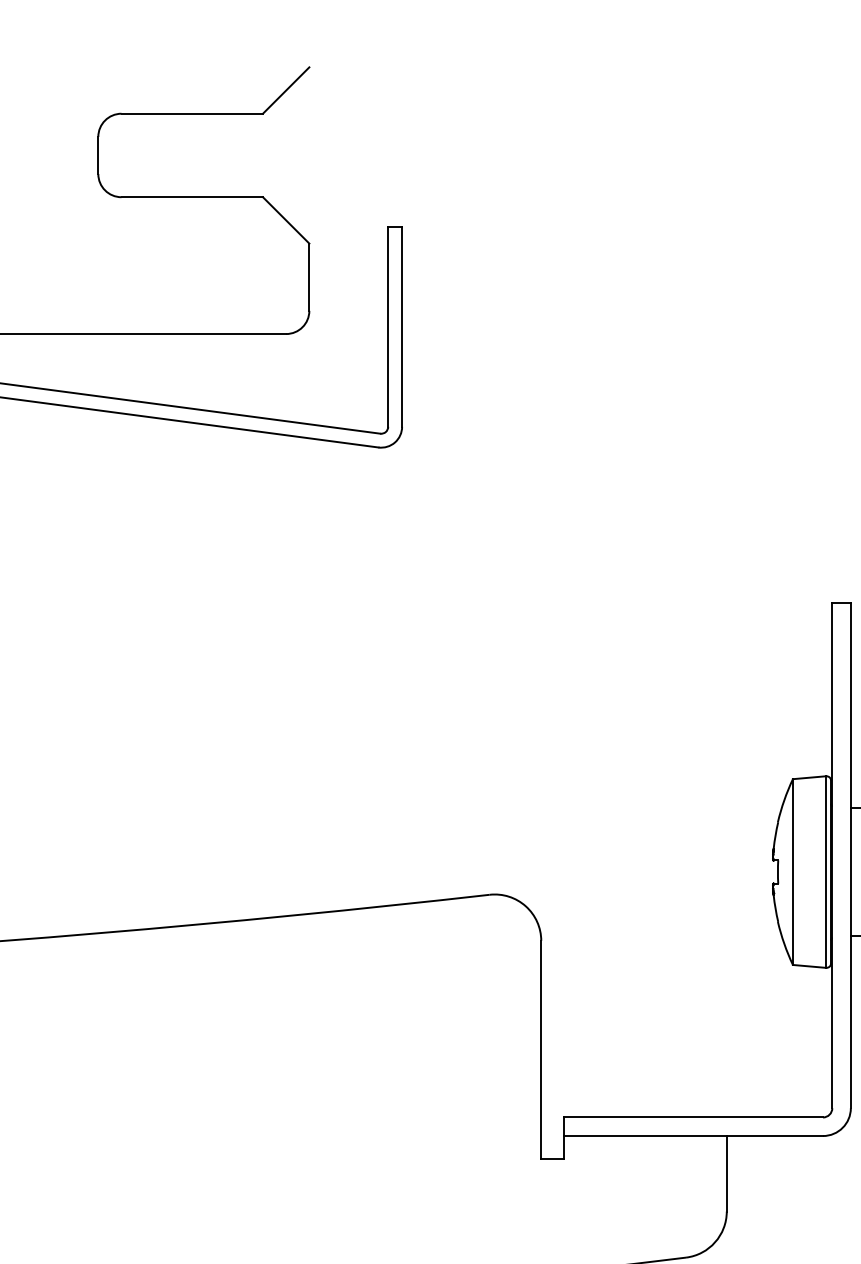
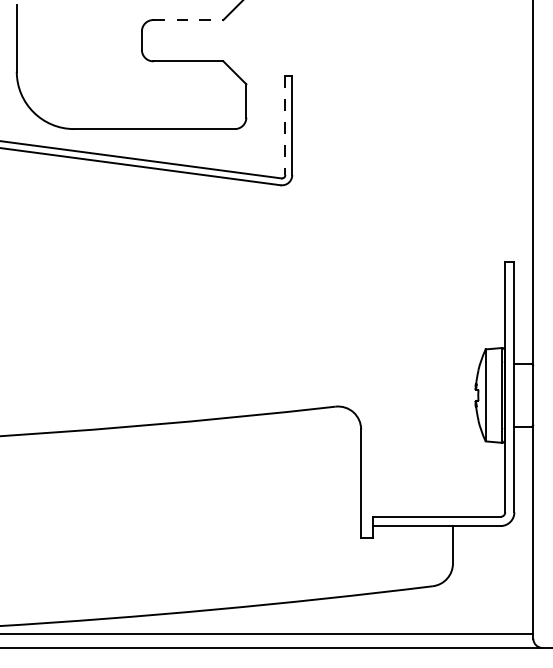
line: (192, 114) -> (188, 20), solid -> dashed
line: (388, 328) -> (285, 126), solid -> dashed

